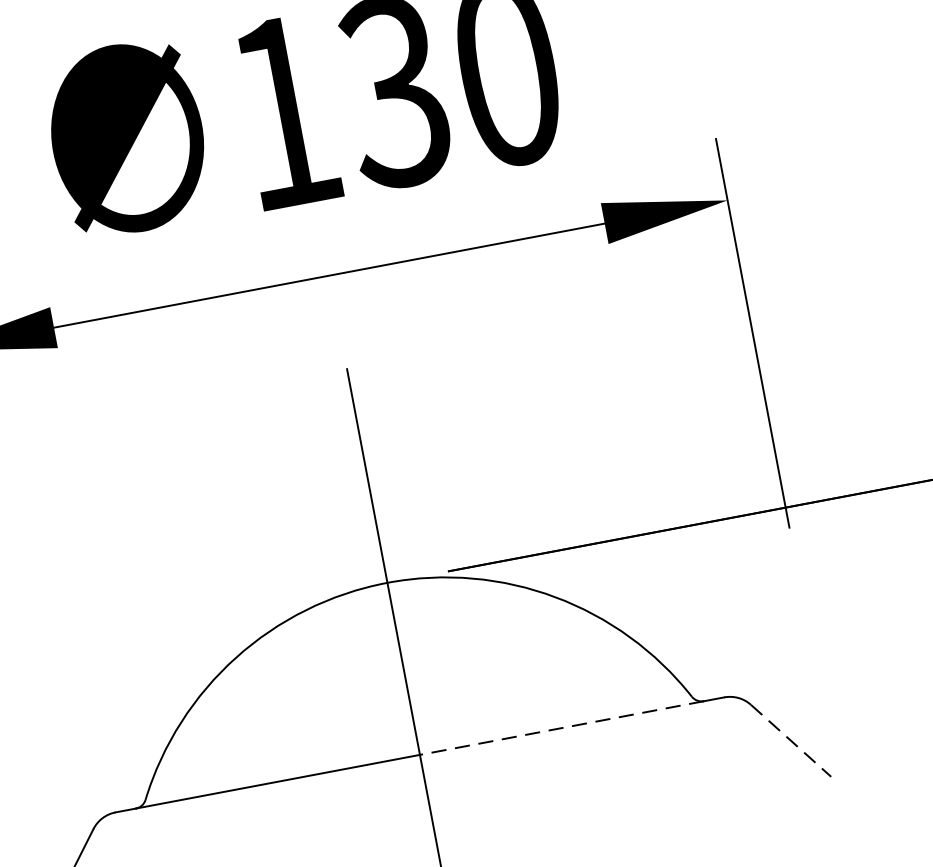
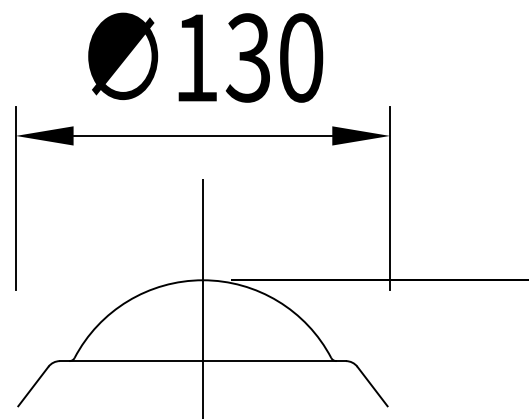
line: (561, 728) -> (269, 361), dashed -> solid
line: (791, 740) -> (372, 386), dashed -> solid

